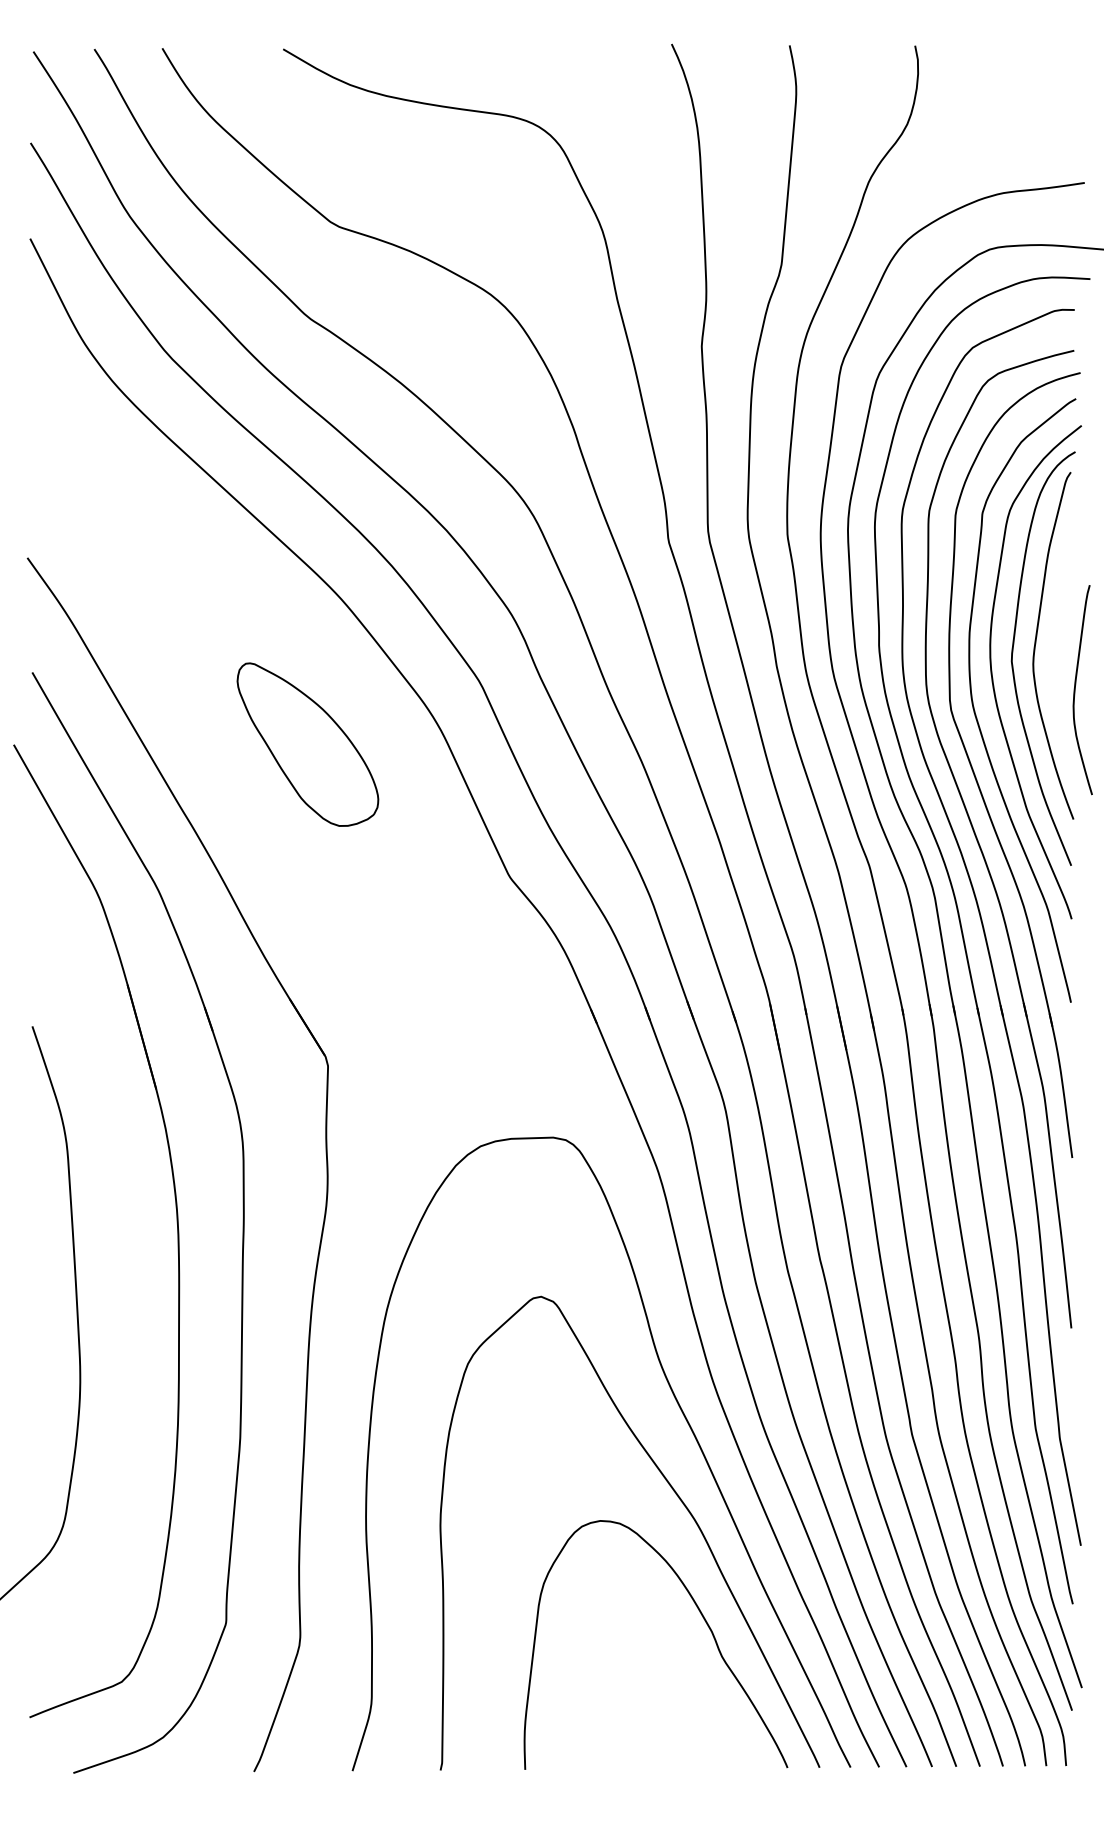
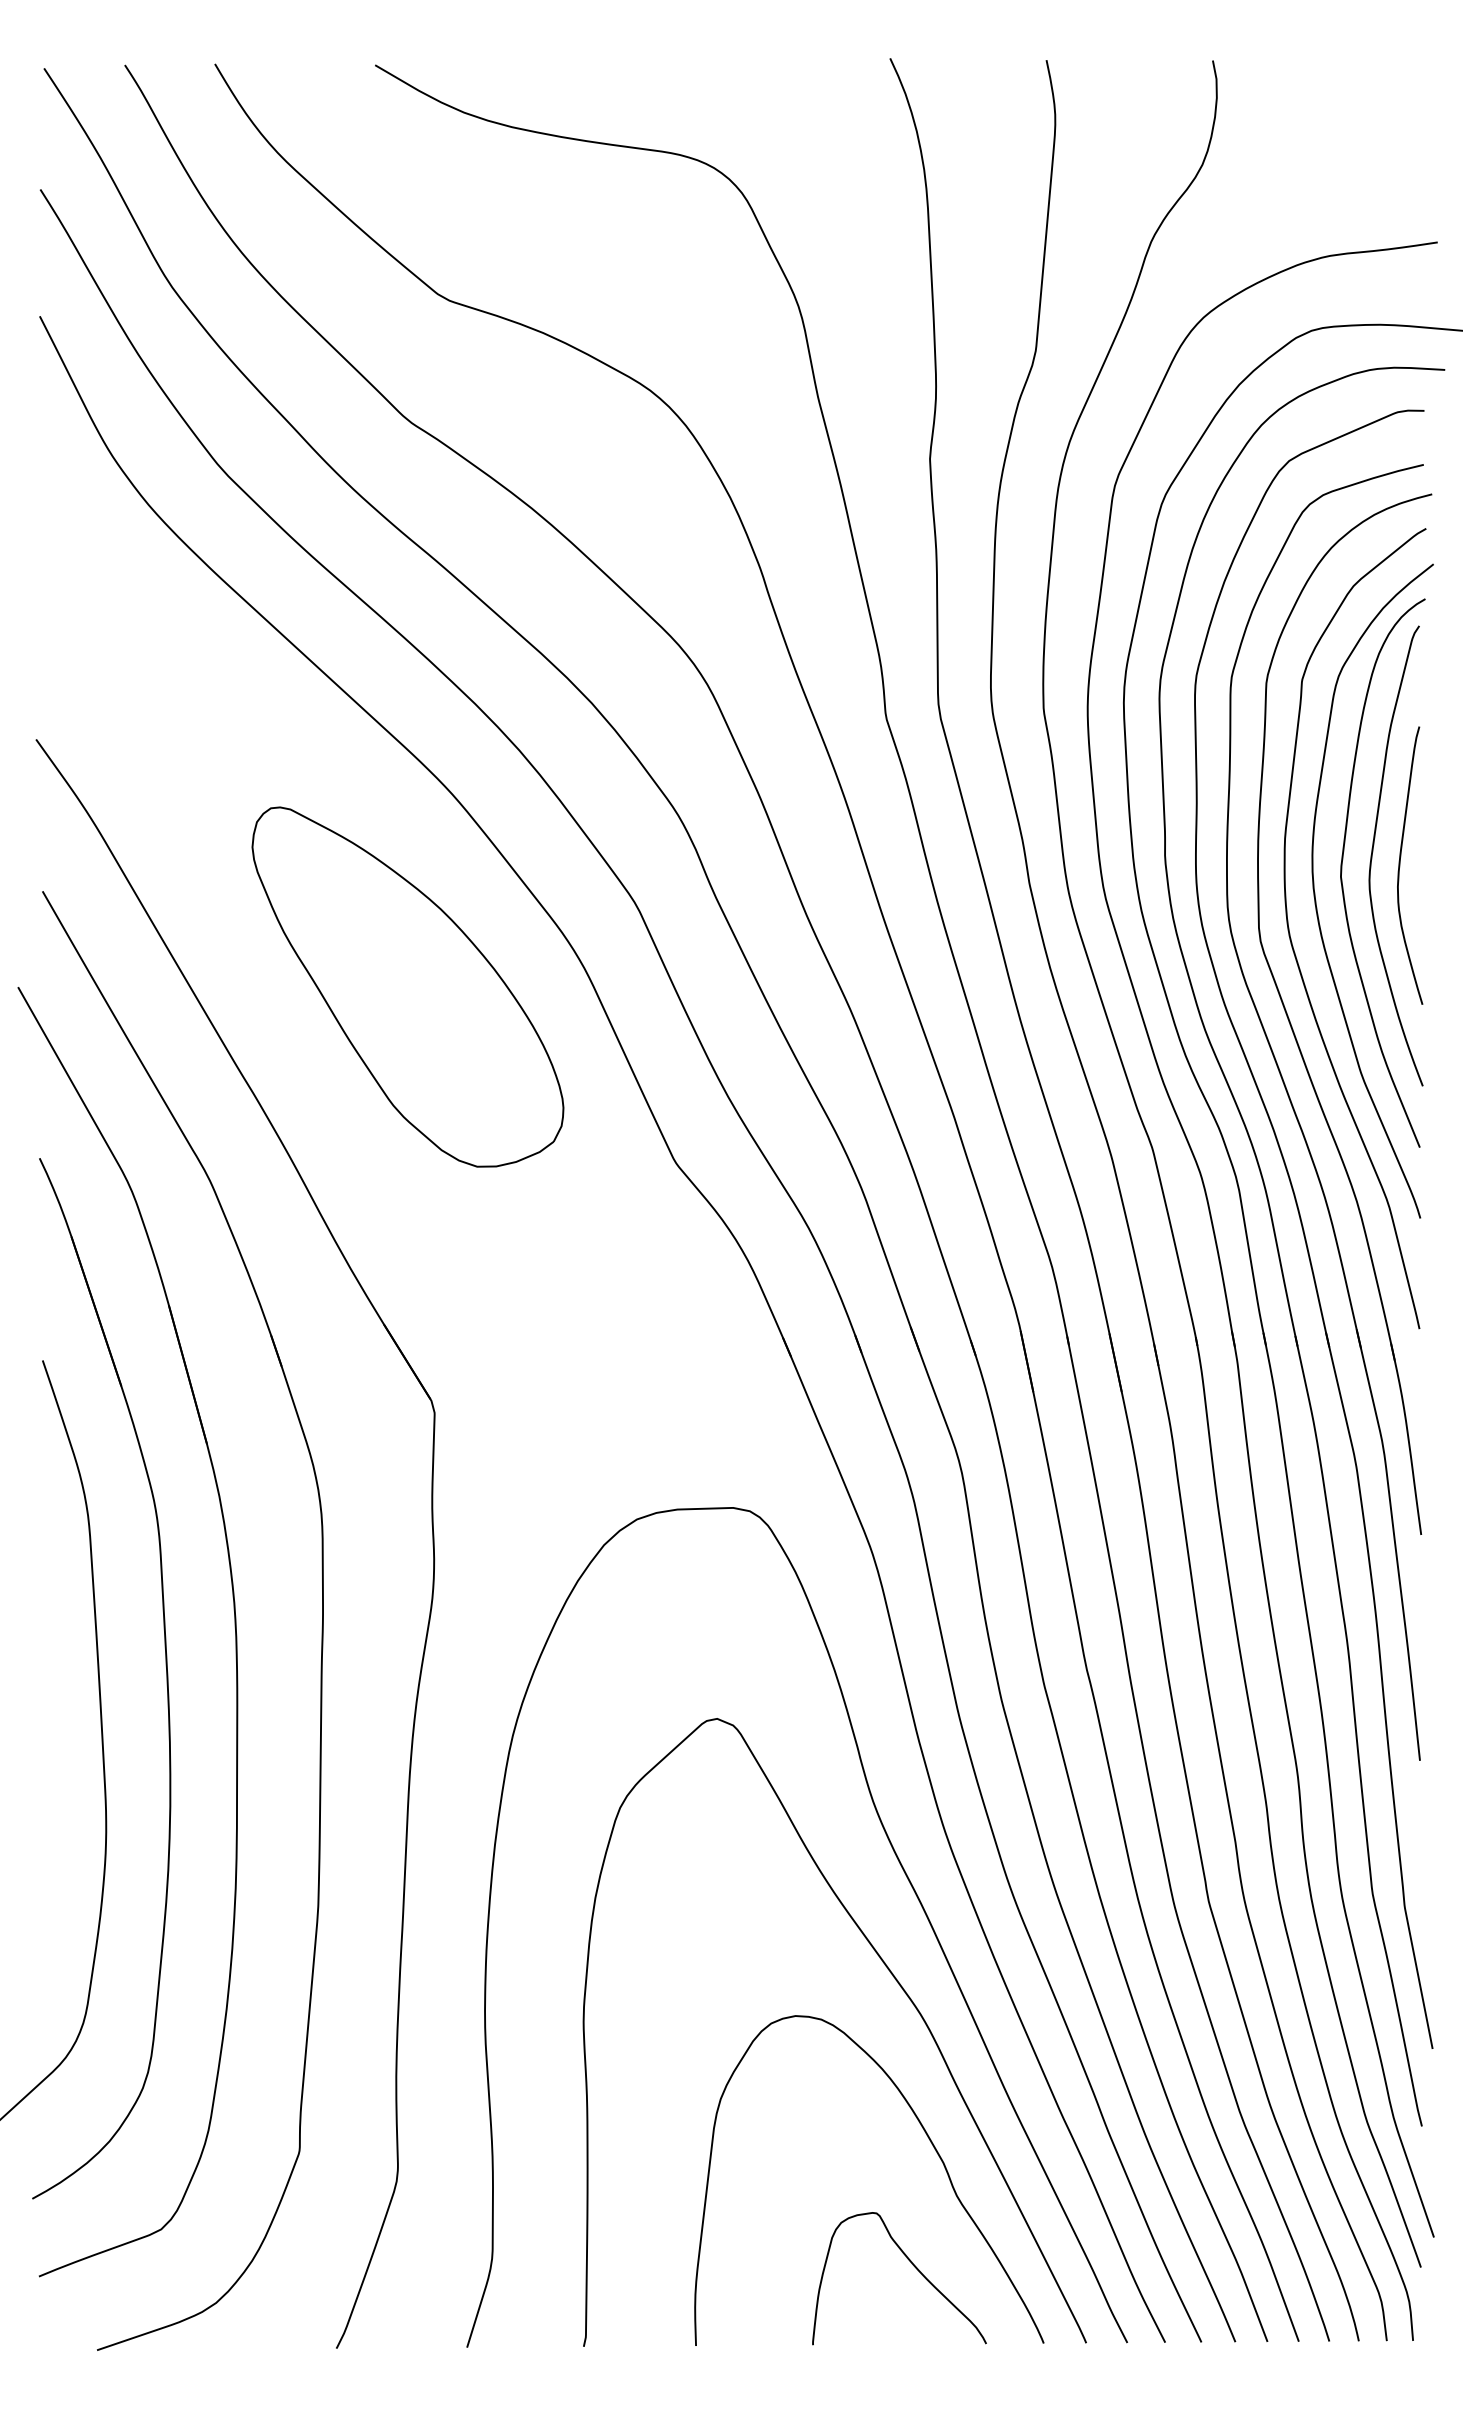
curve: (1075, 689) -> (1400, 865), moved
part: (307, 744) -> (407, 986), size x1.67
part: (125, 1266) -> (166, 1678), added
curve: (688, 1709) -> (912, 2265), added

